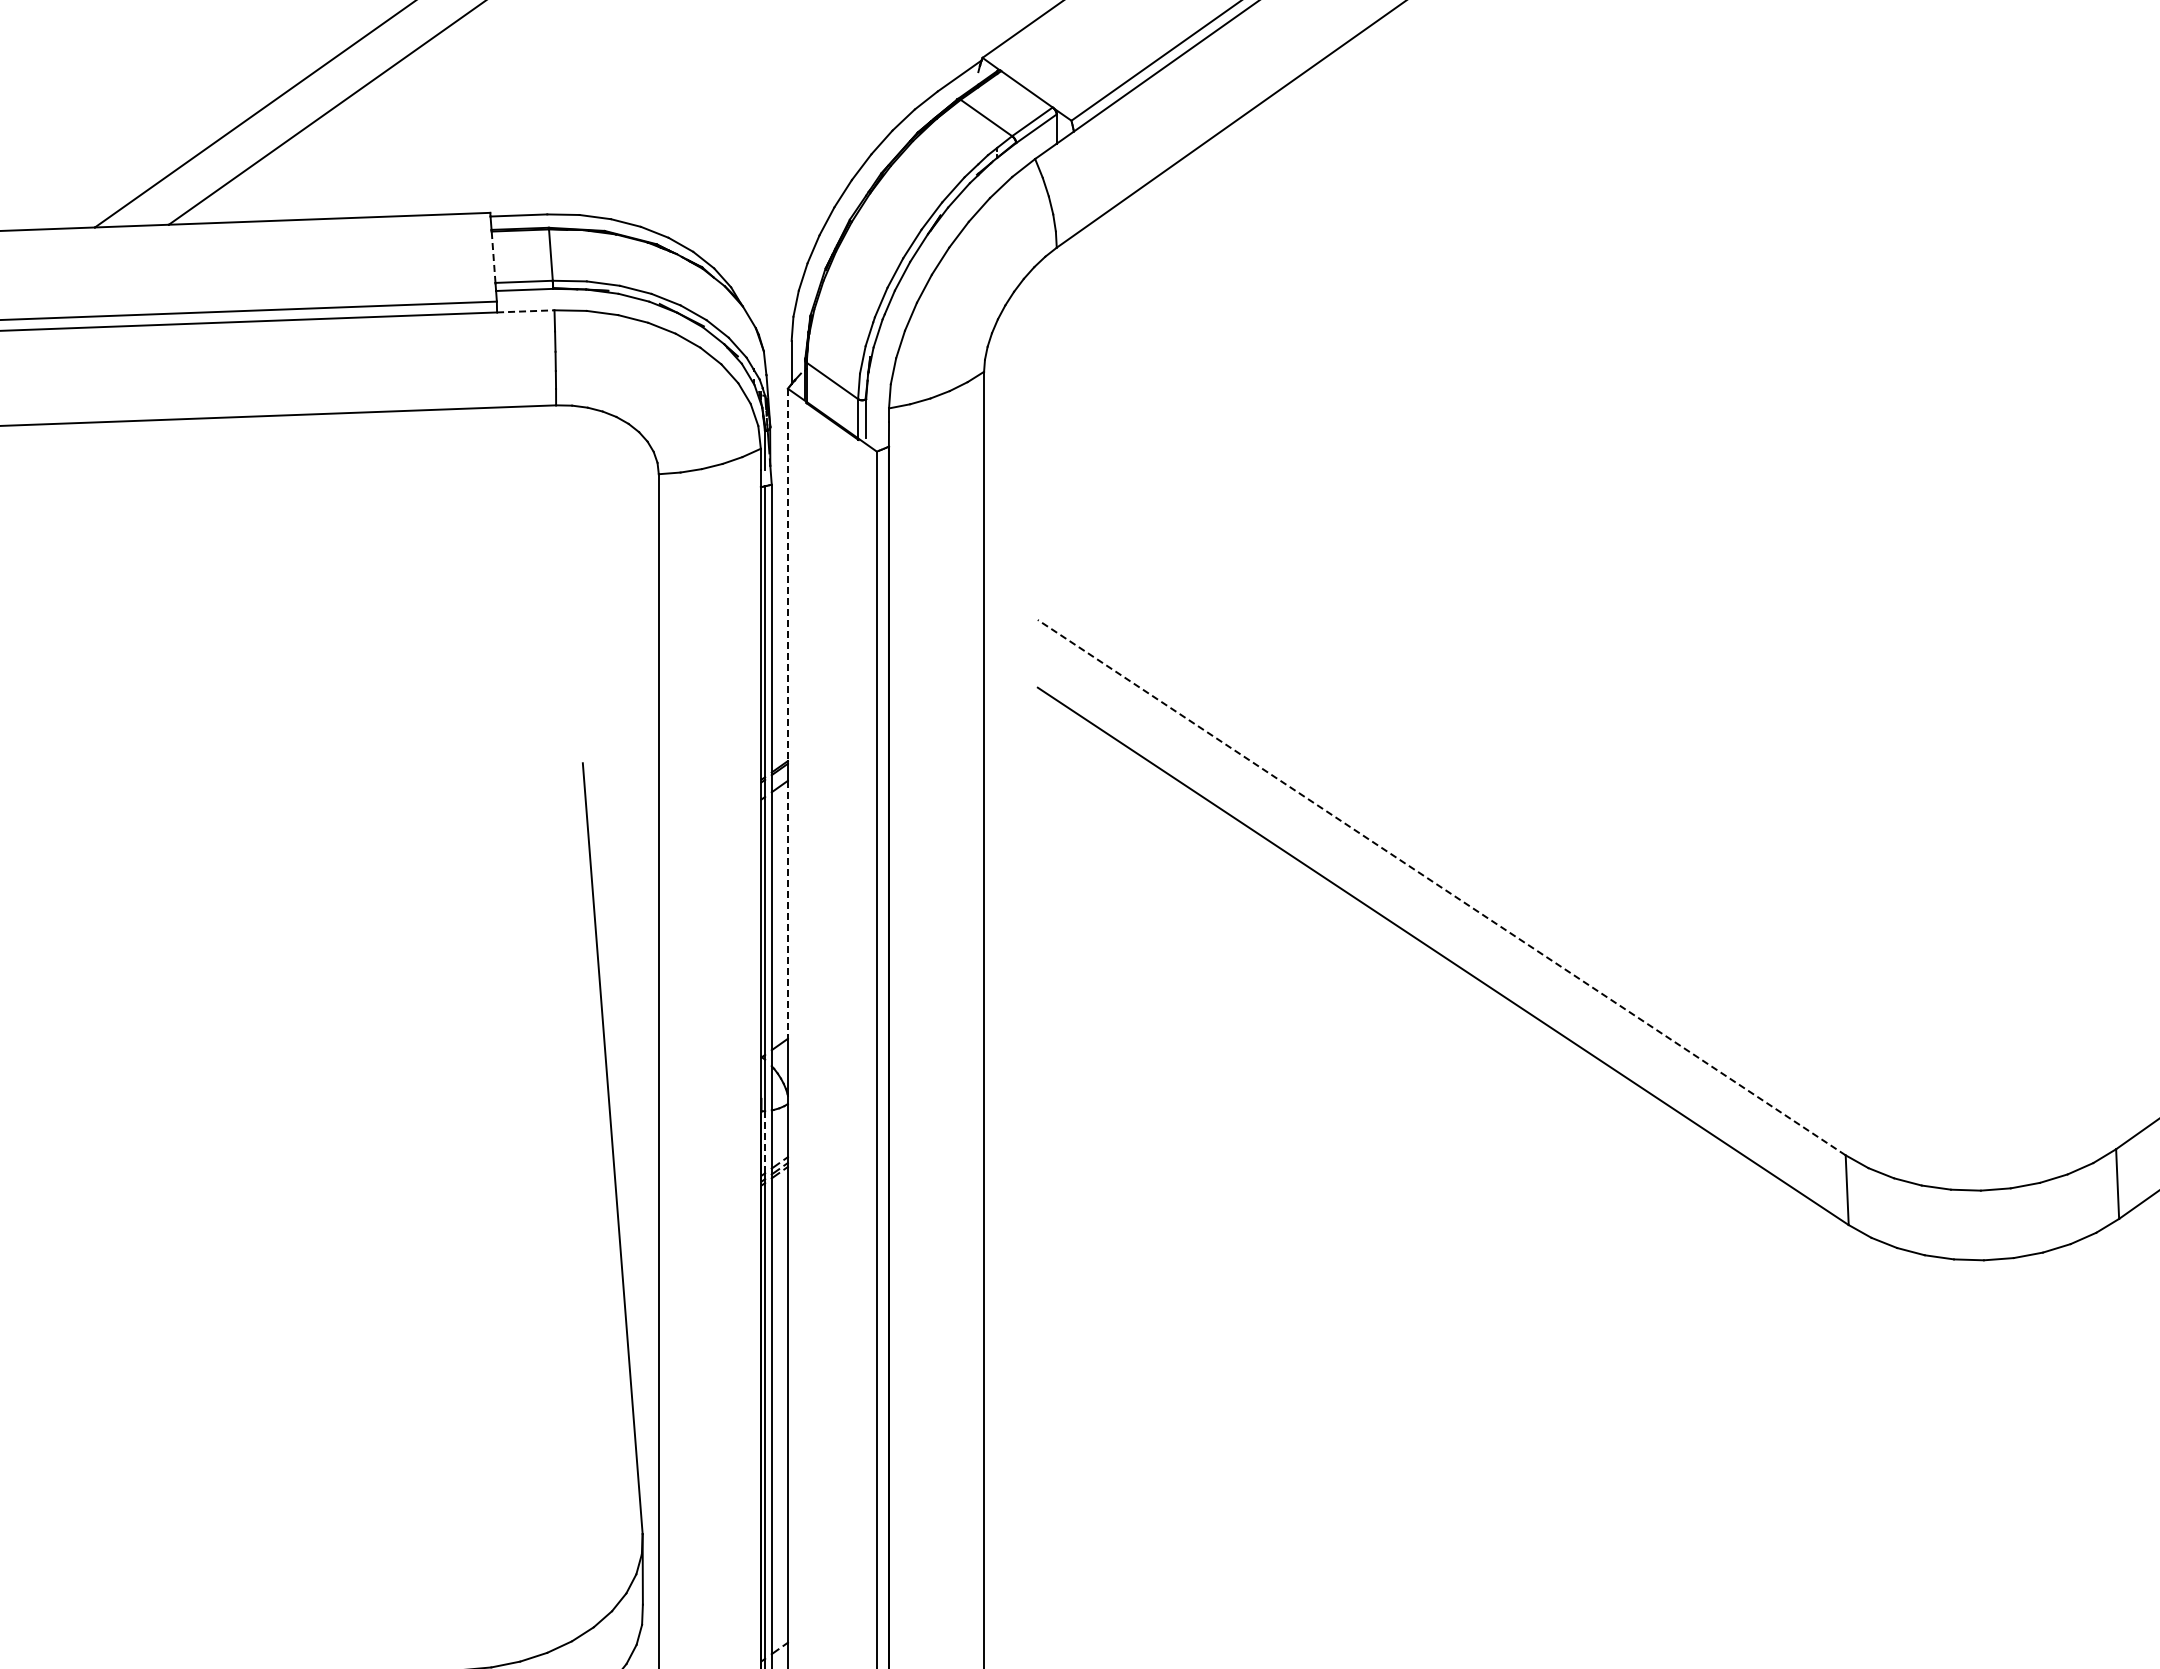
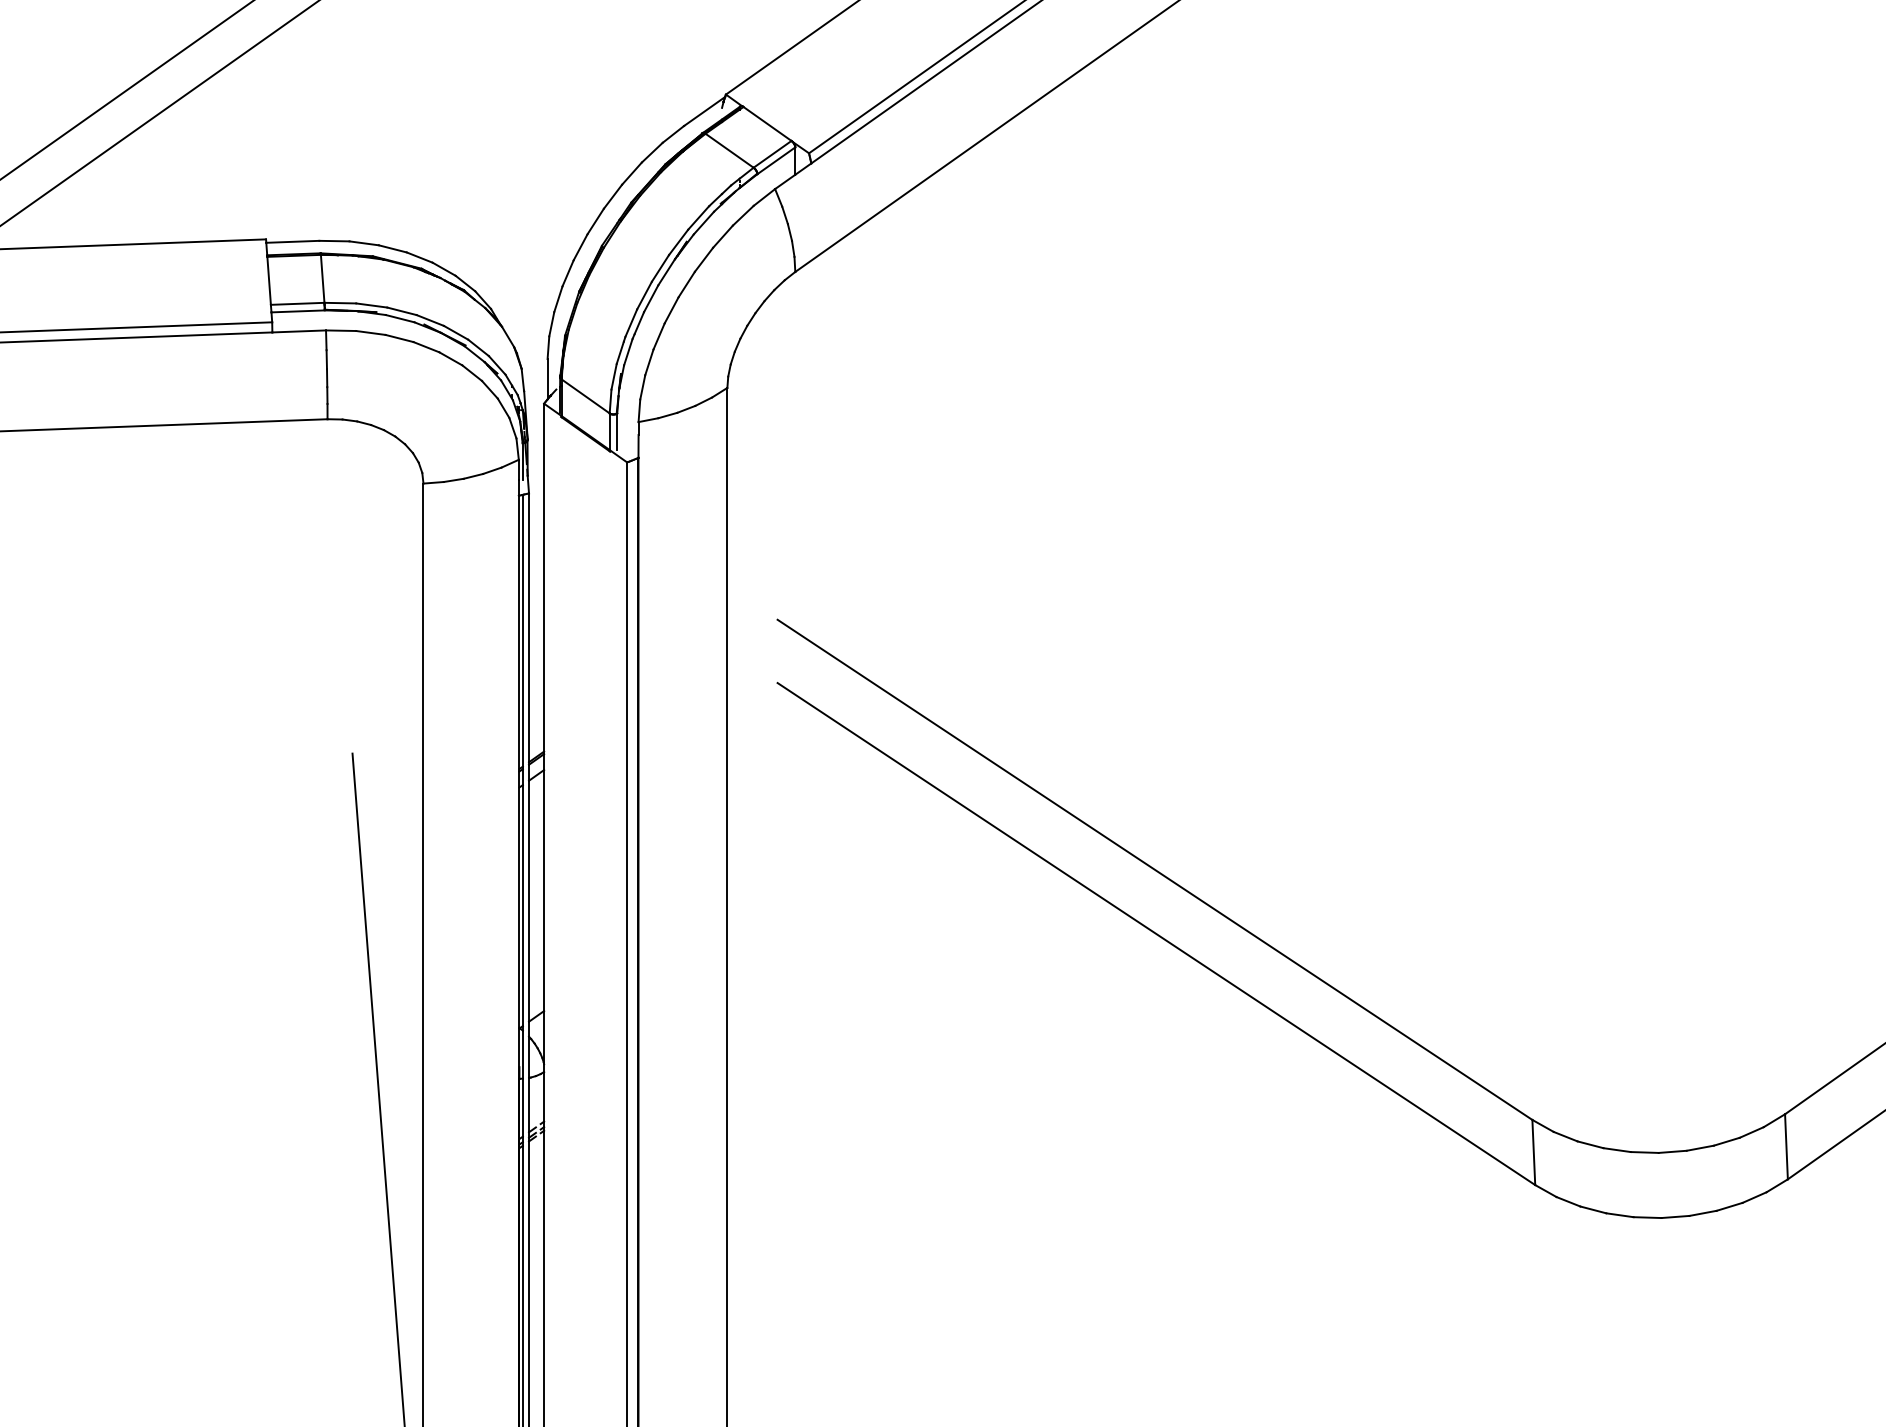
line: (493, 257) -> (269, 281), dashed -> solid
line: (525, 311) -> (298, 331), dashed -> solid
line: (787, 575) -> (543, 578), dashed -> solid
line: (1441, 887) -> (1154, 869), dashed -> solid
line: (787, 909) -> (543, 890), dashed -> solid
line: (765, 1141) -> (523, 1107), dashed -> solid

